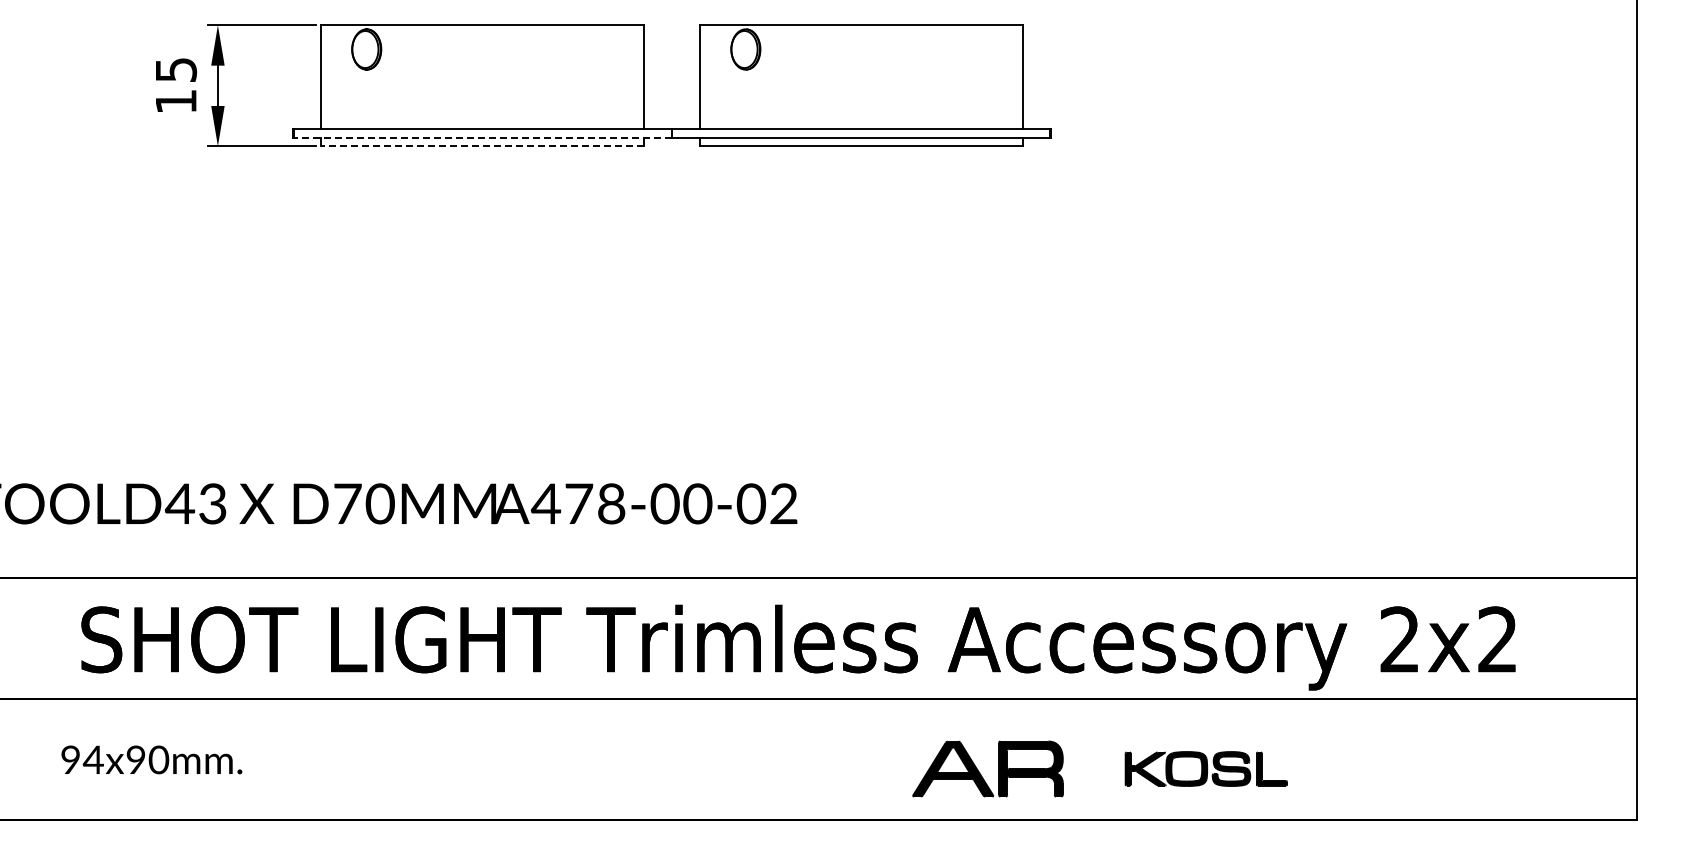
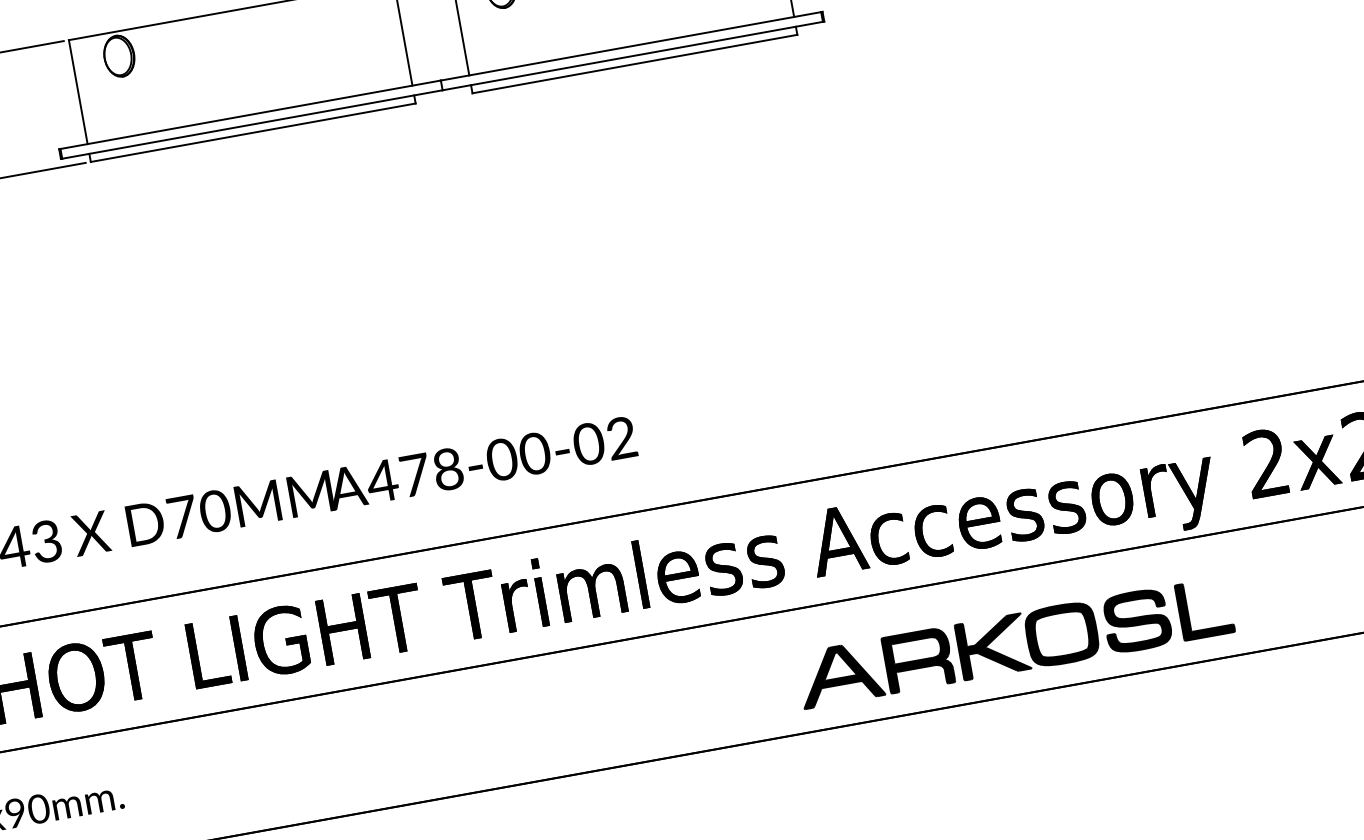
line: (482, 138) -> (252, 124), dashed -> solid
line: (481, 146) -> (252, 133), dashed -> solid
part: (1206, 768) -> (1095, 627), size x1.67

